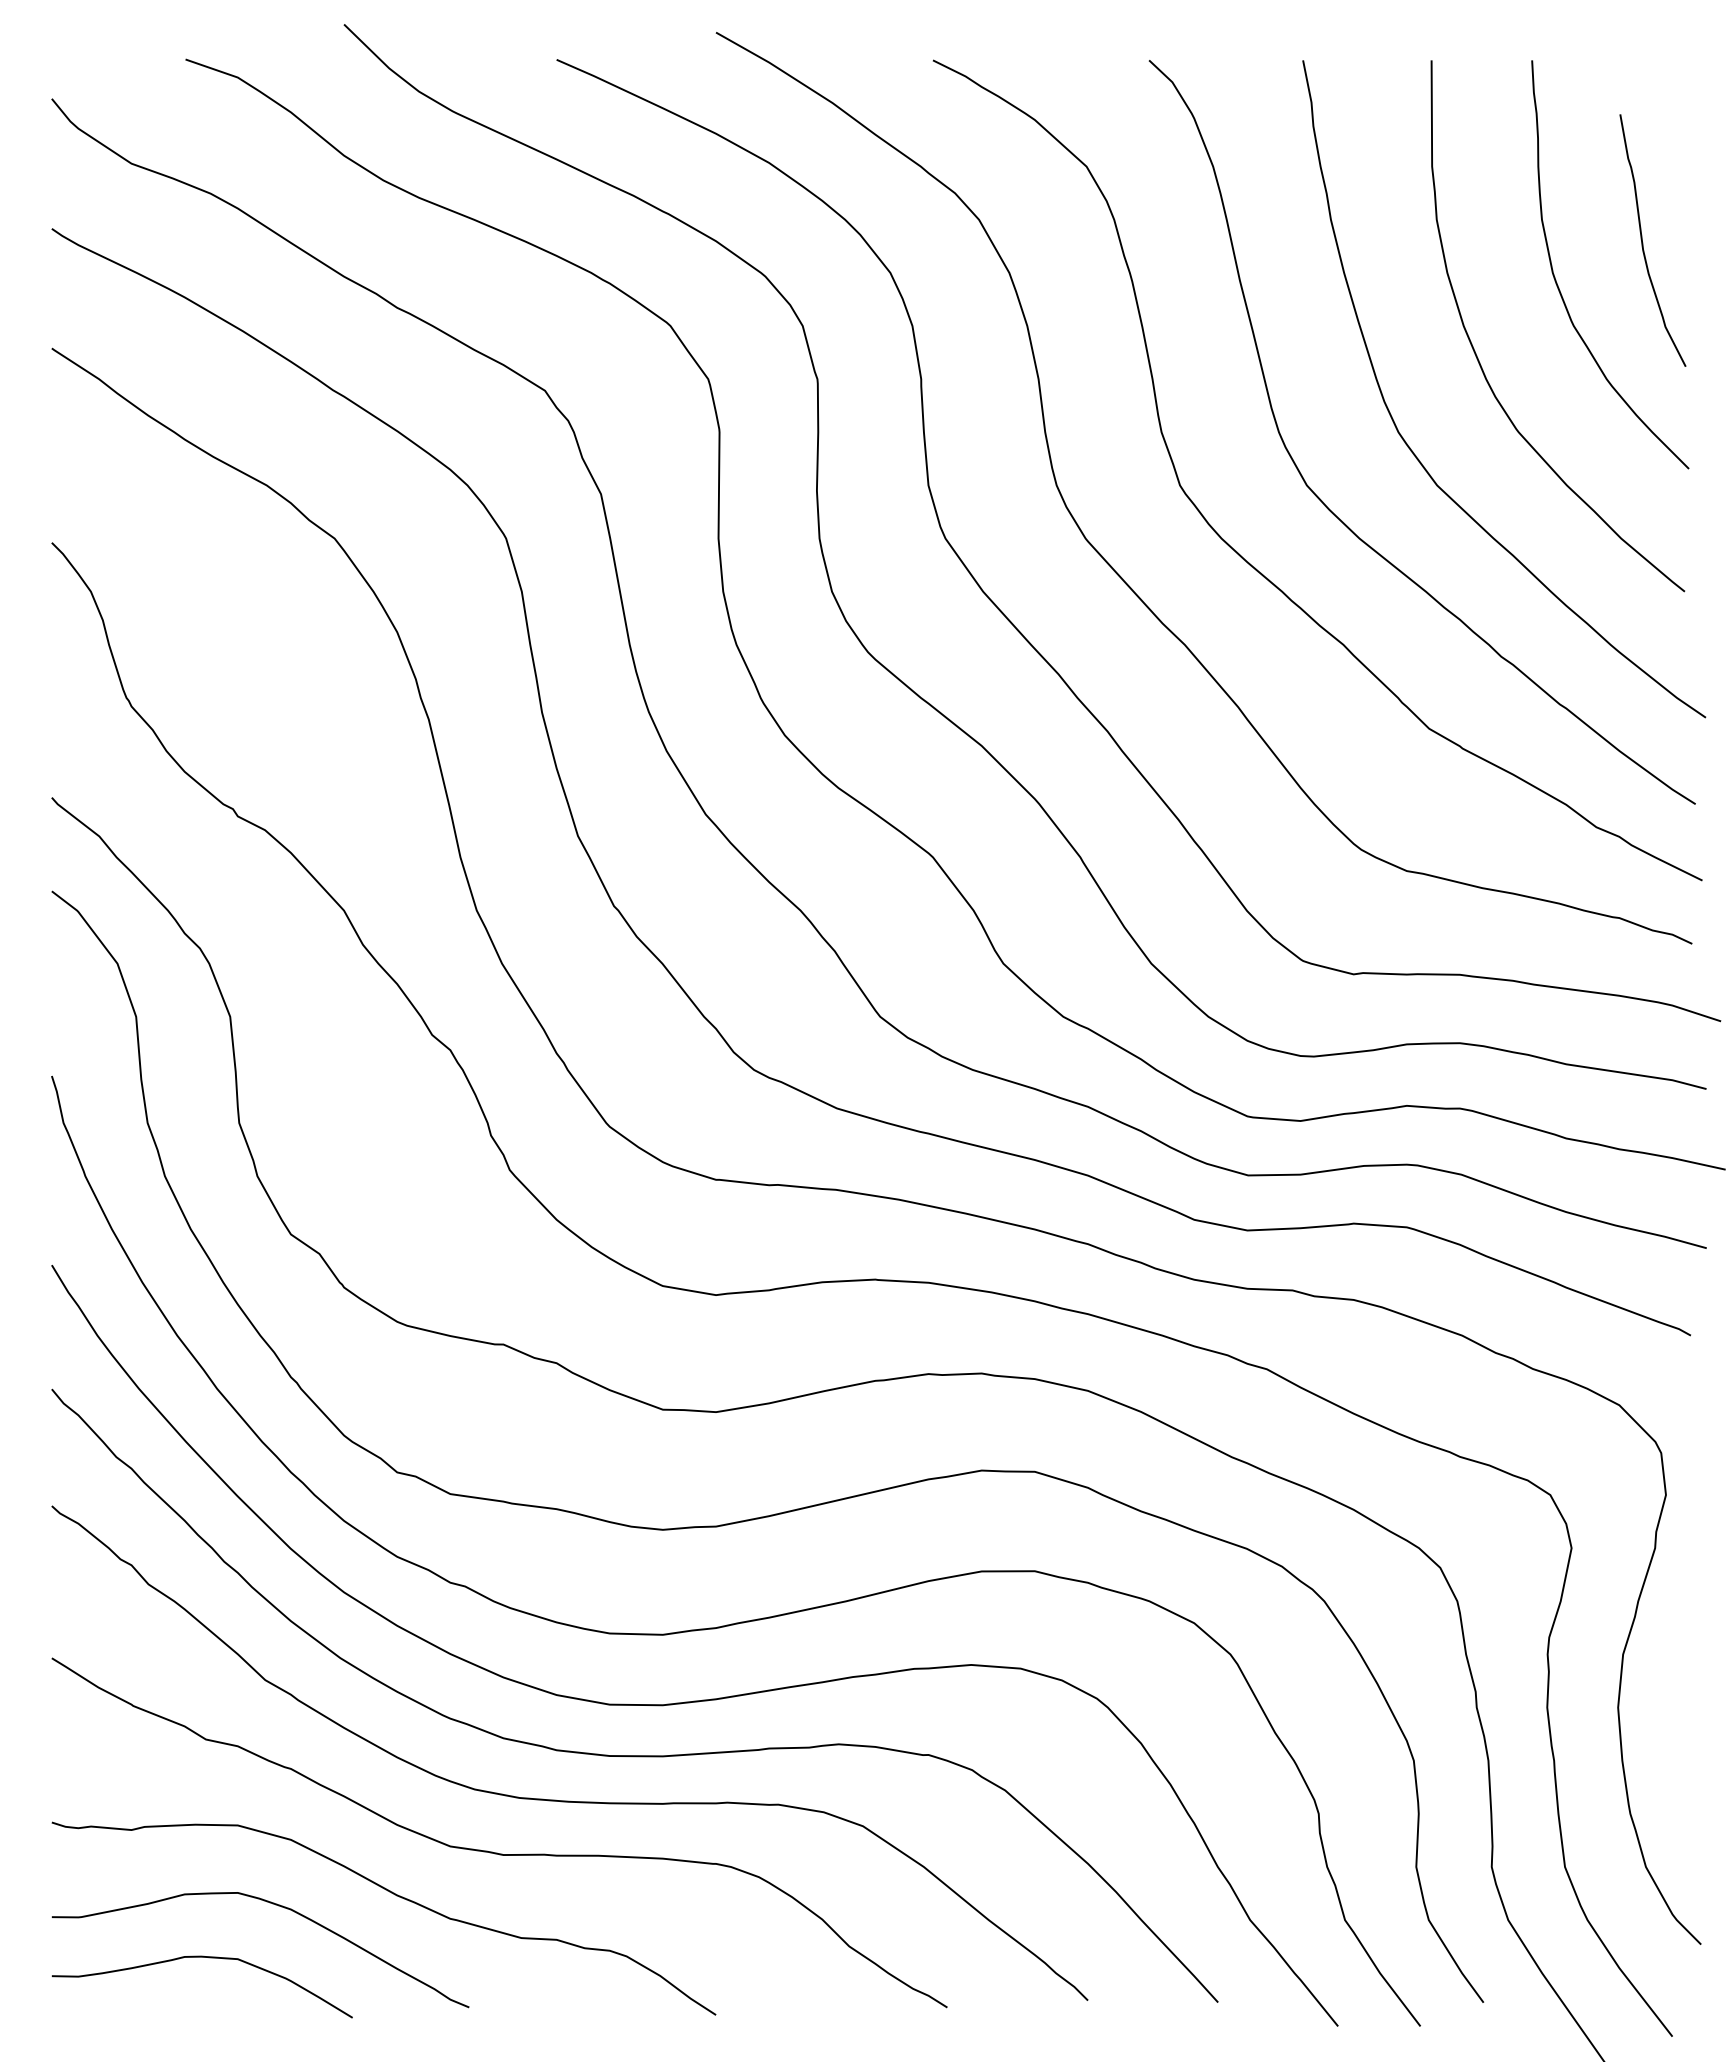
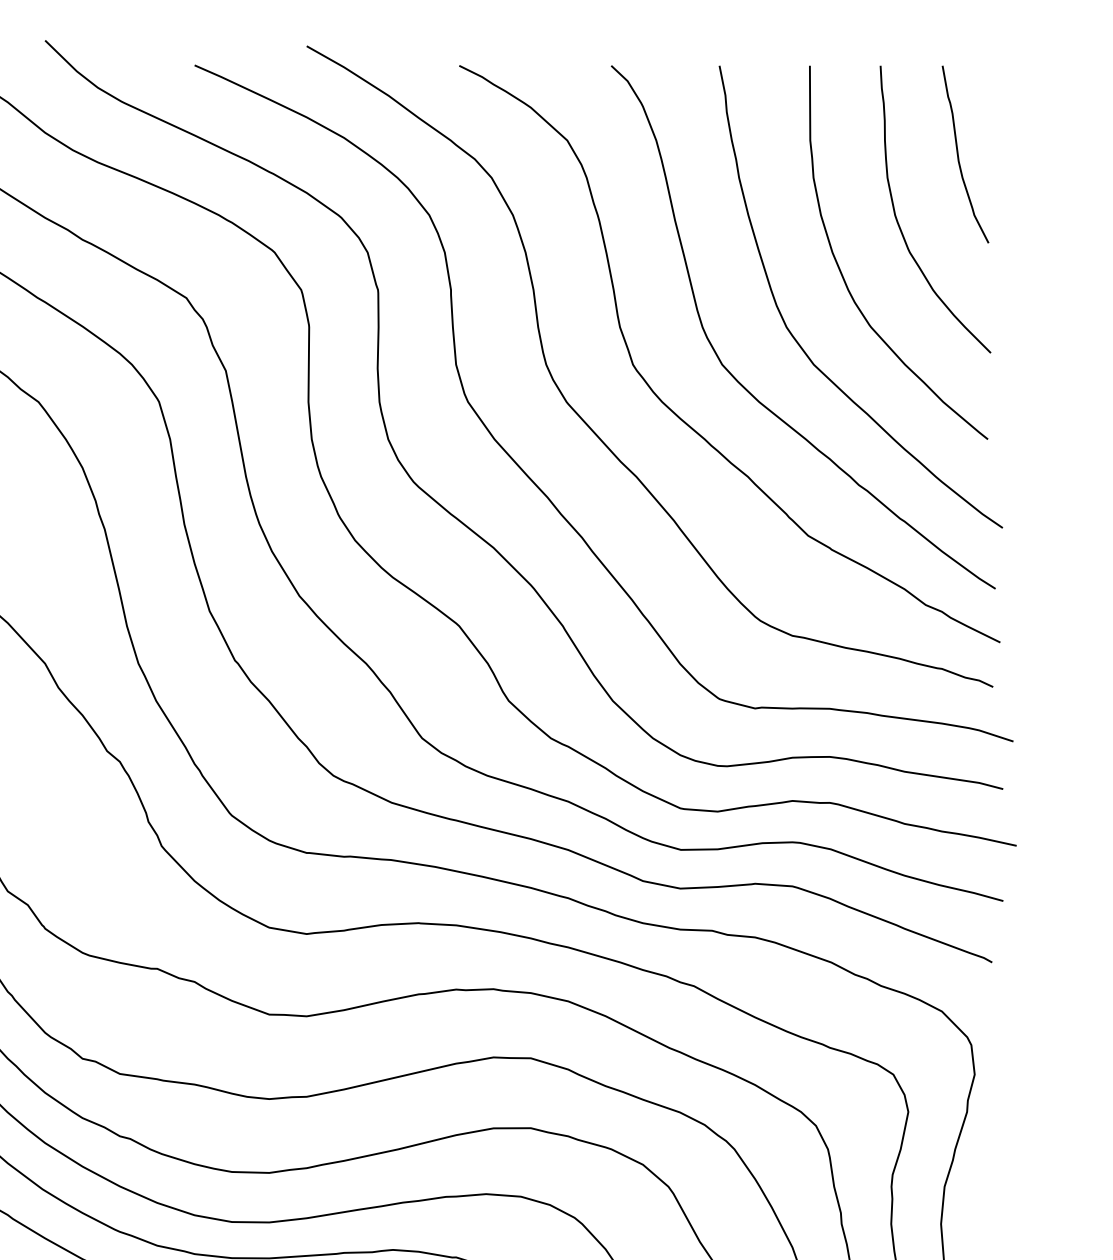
curve: (1643, 242) -> (958, 155), moved

